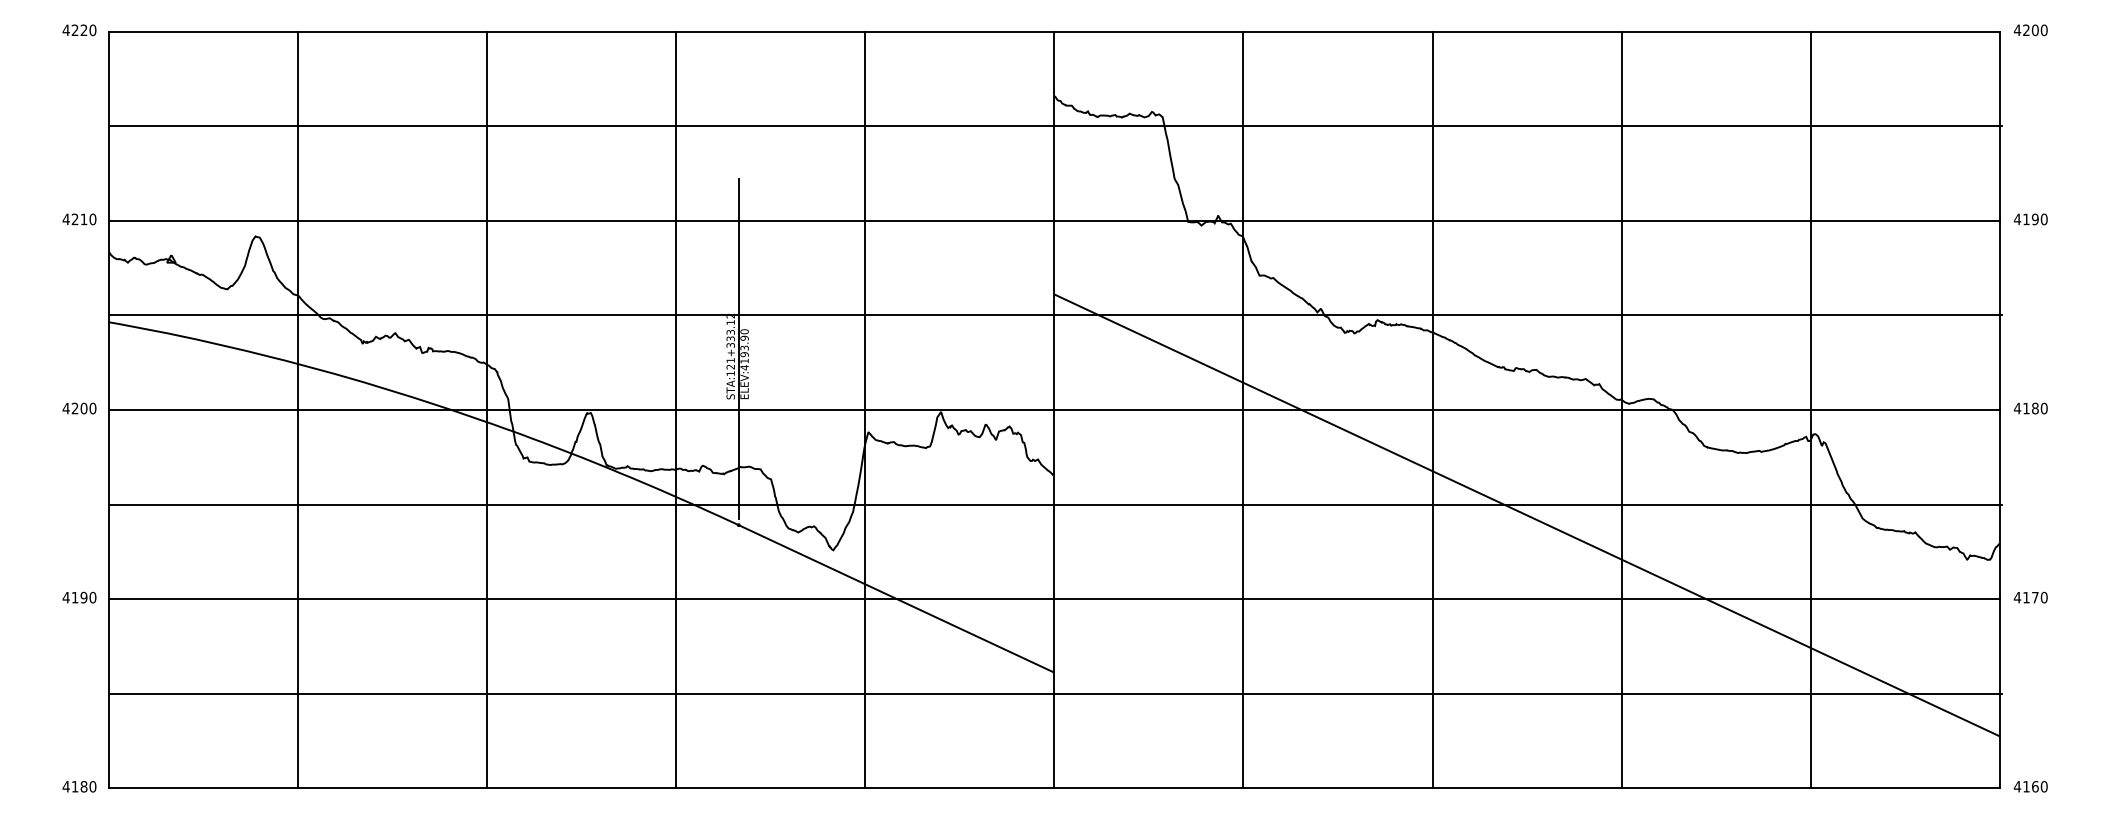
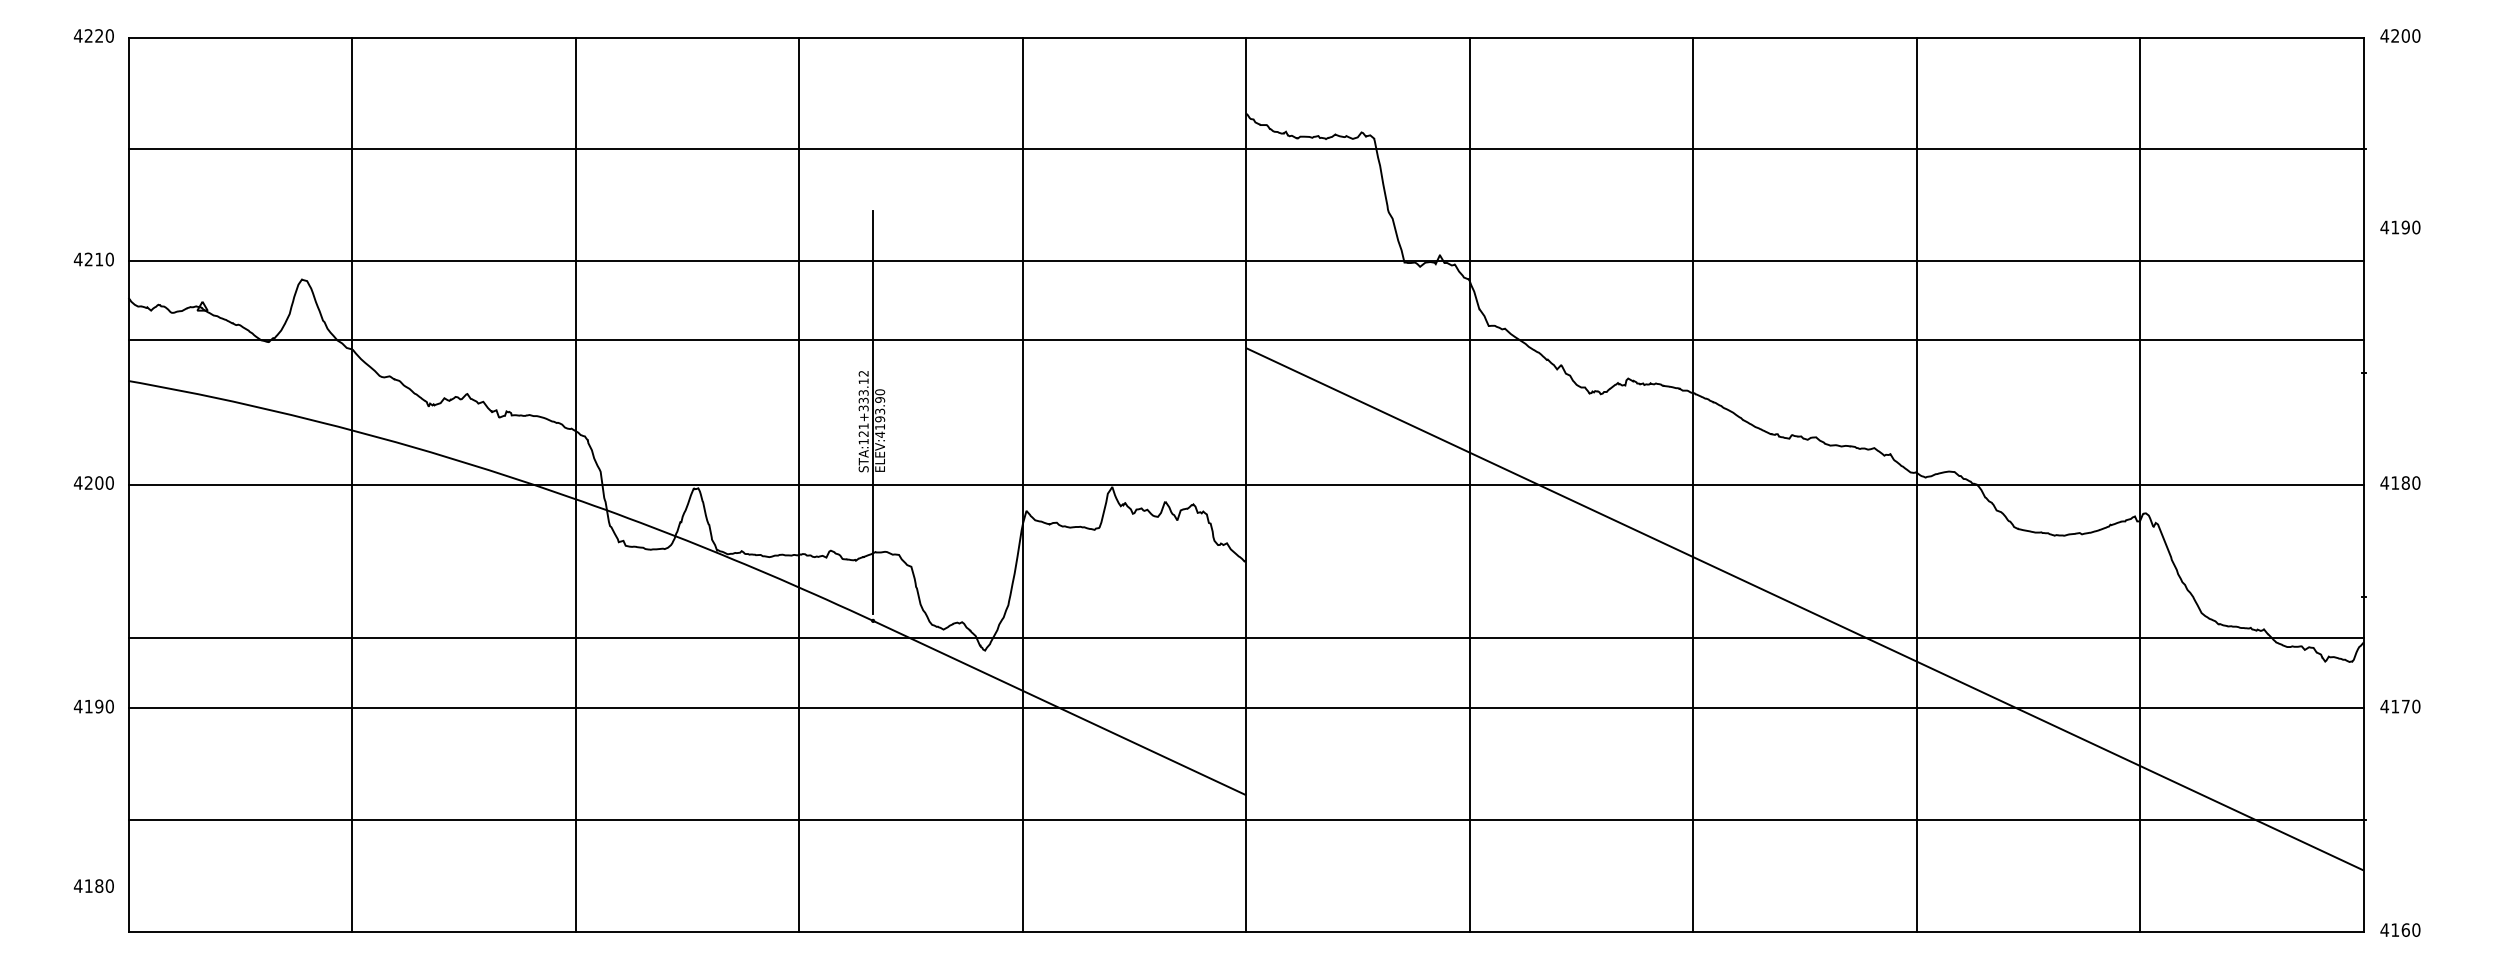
text: (2030, 219) -> (2400, 227), moved
line: (1053, 315) -> (1245, 339), moved
line: (1053, 504) -> (1245, 637), moved
text: (79, 786) -> (93, 885), moved

